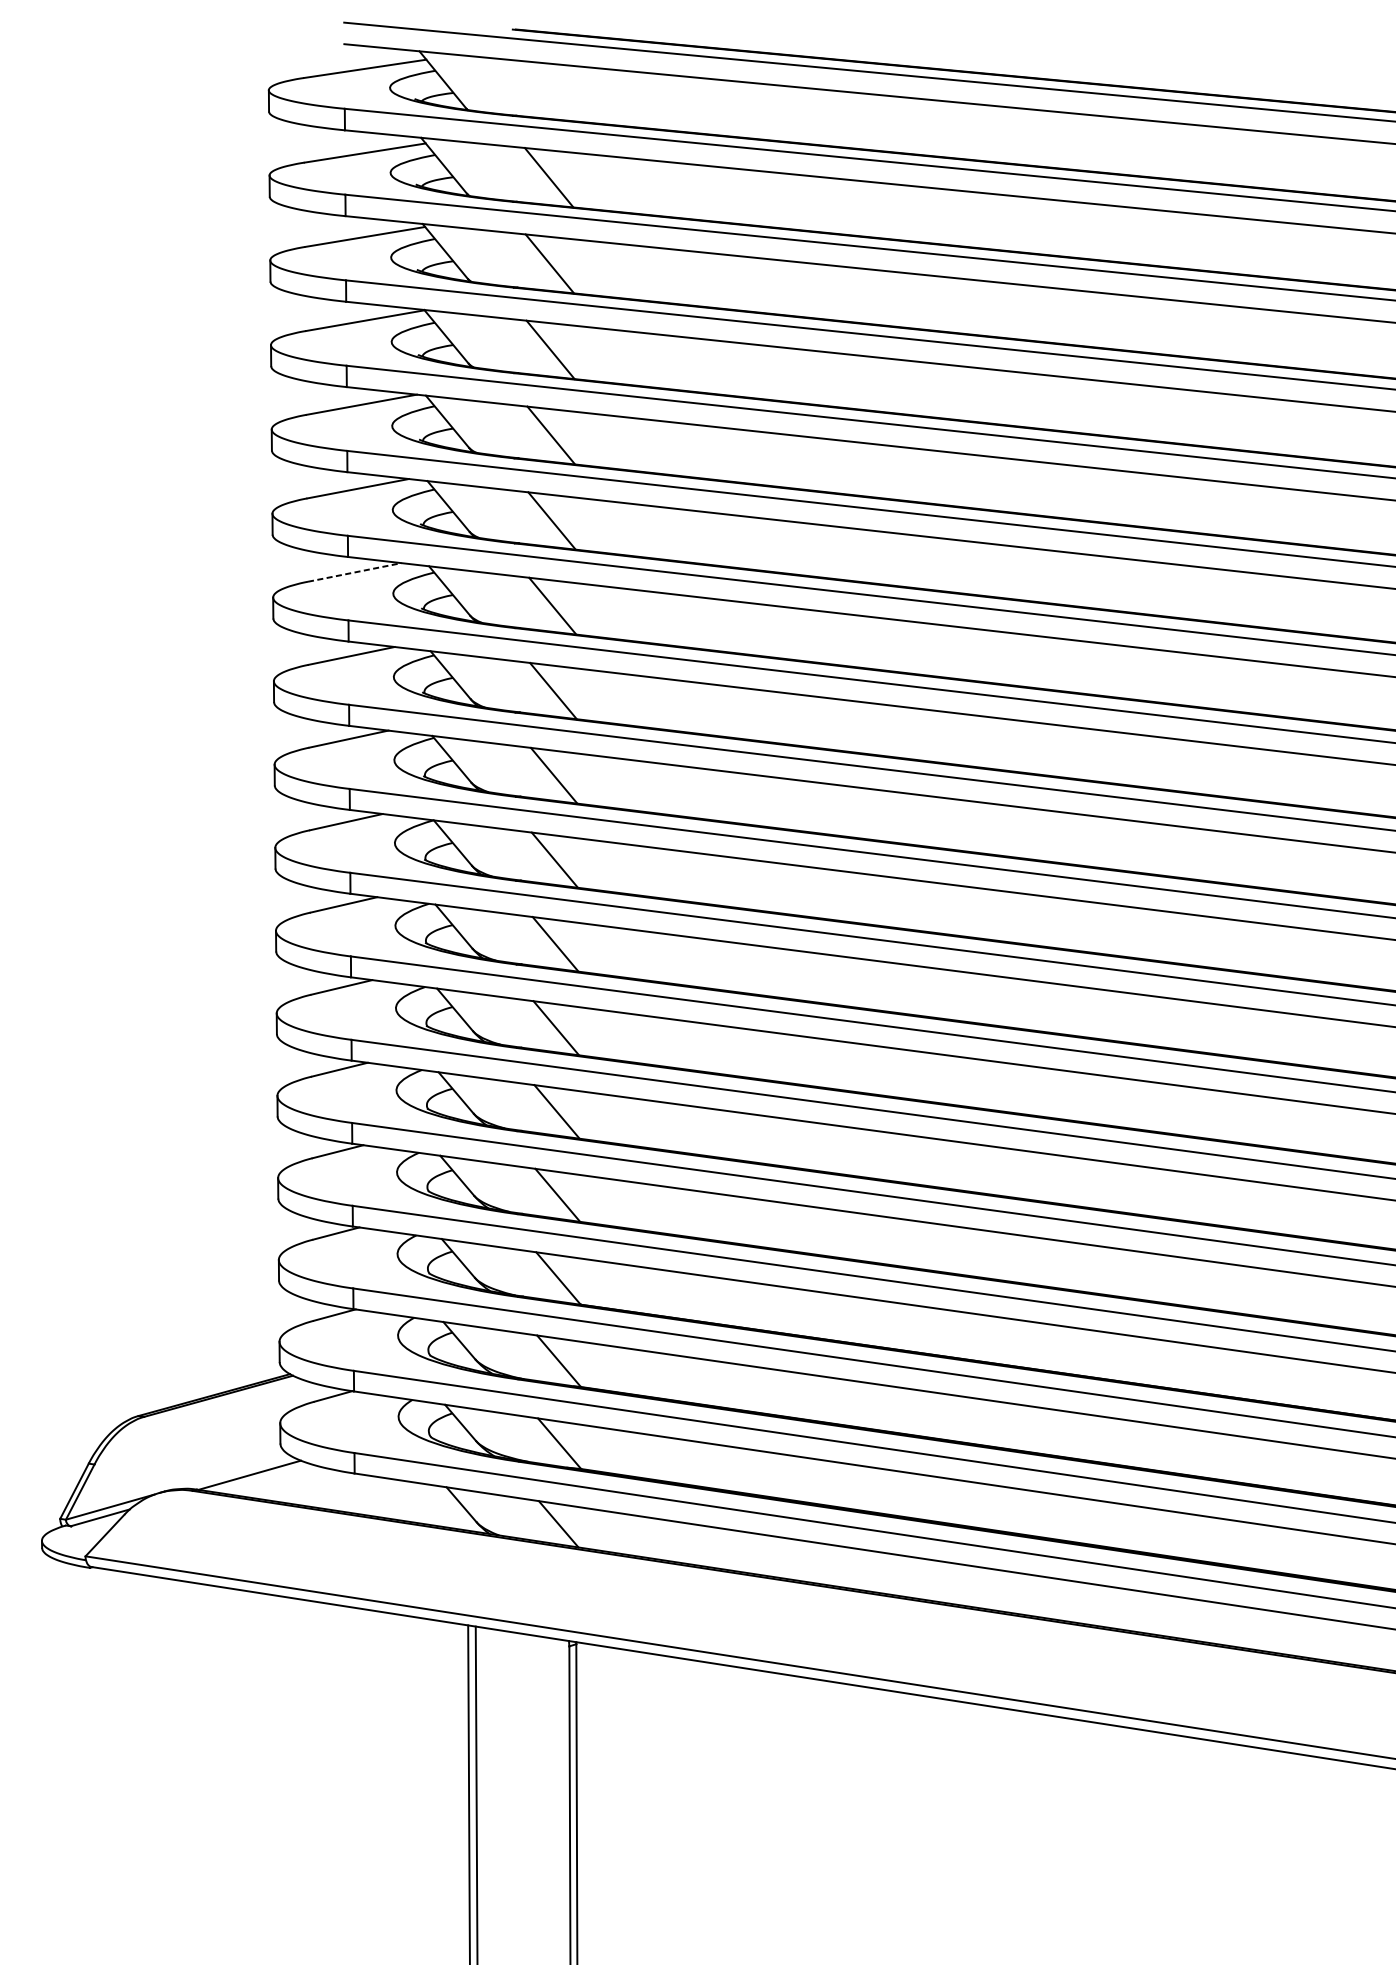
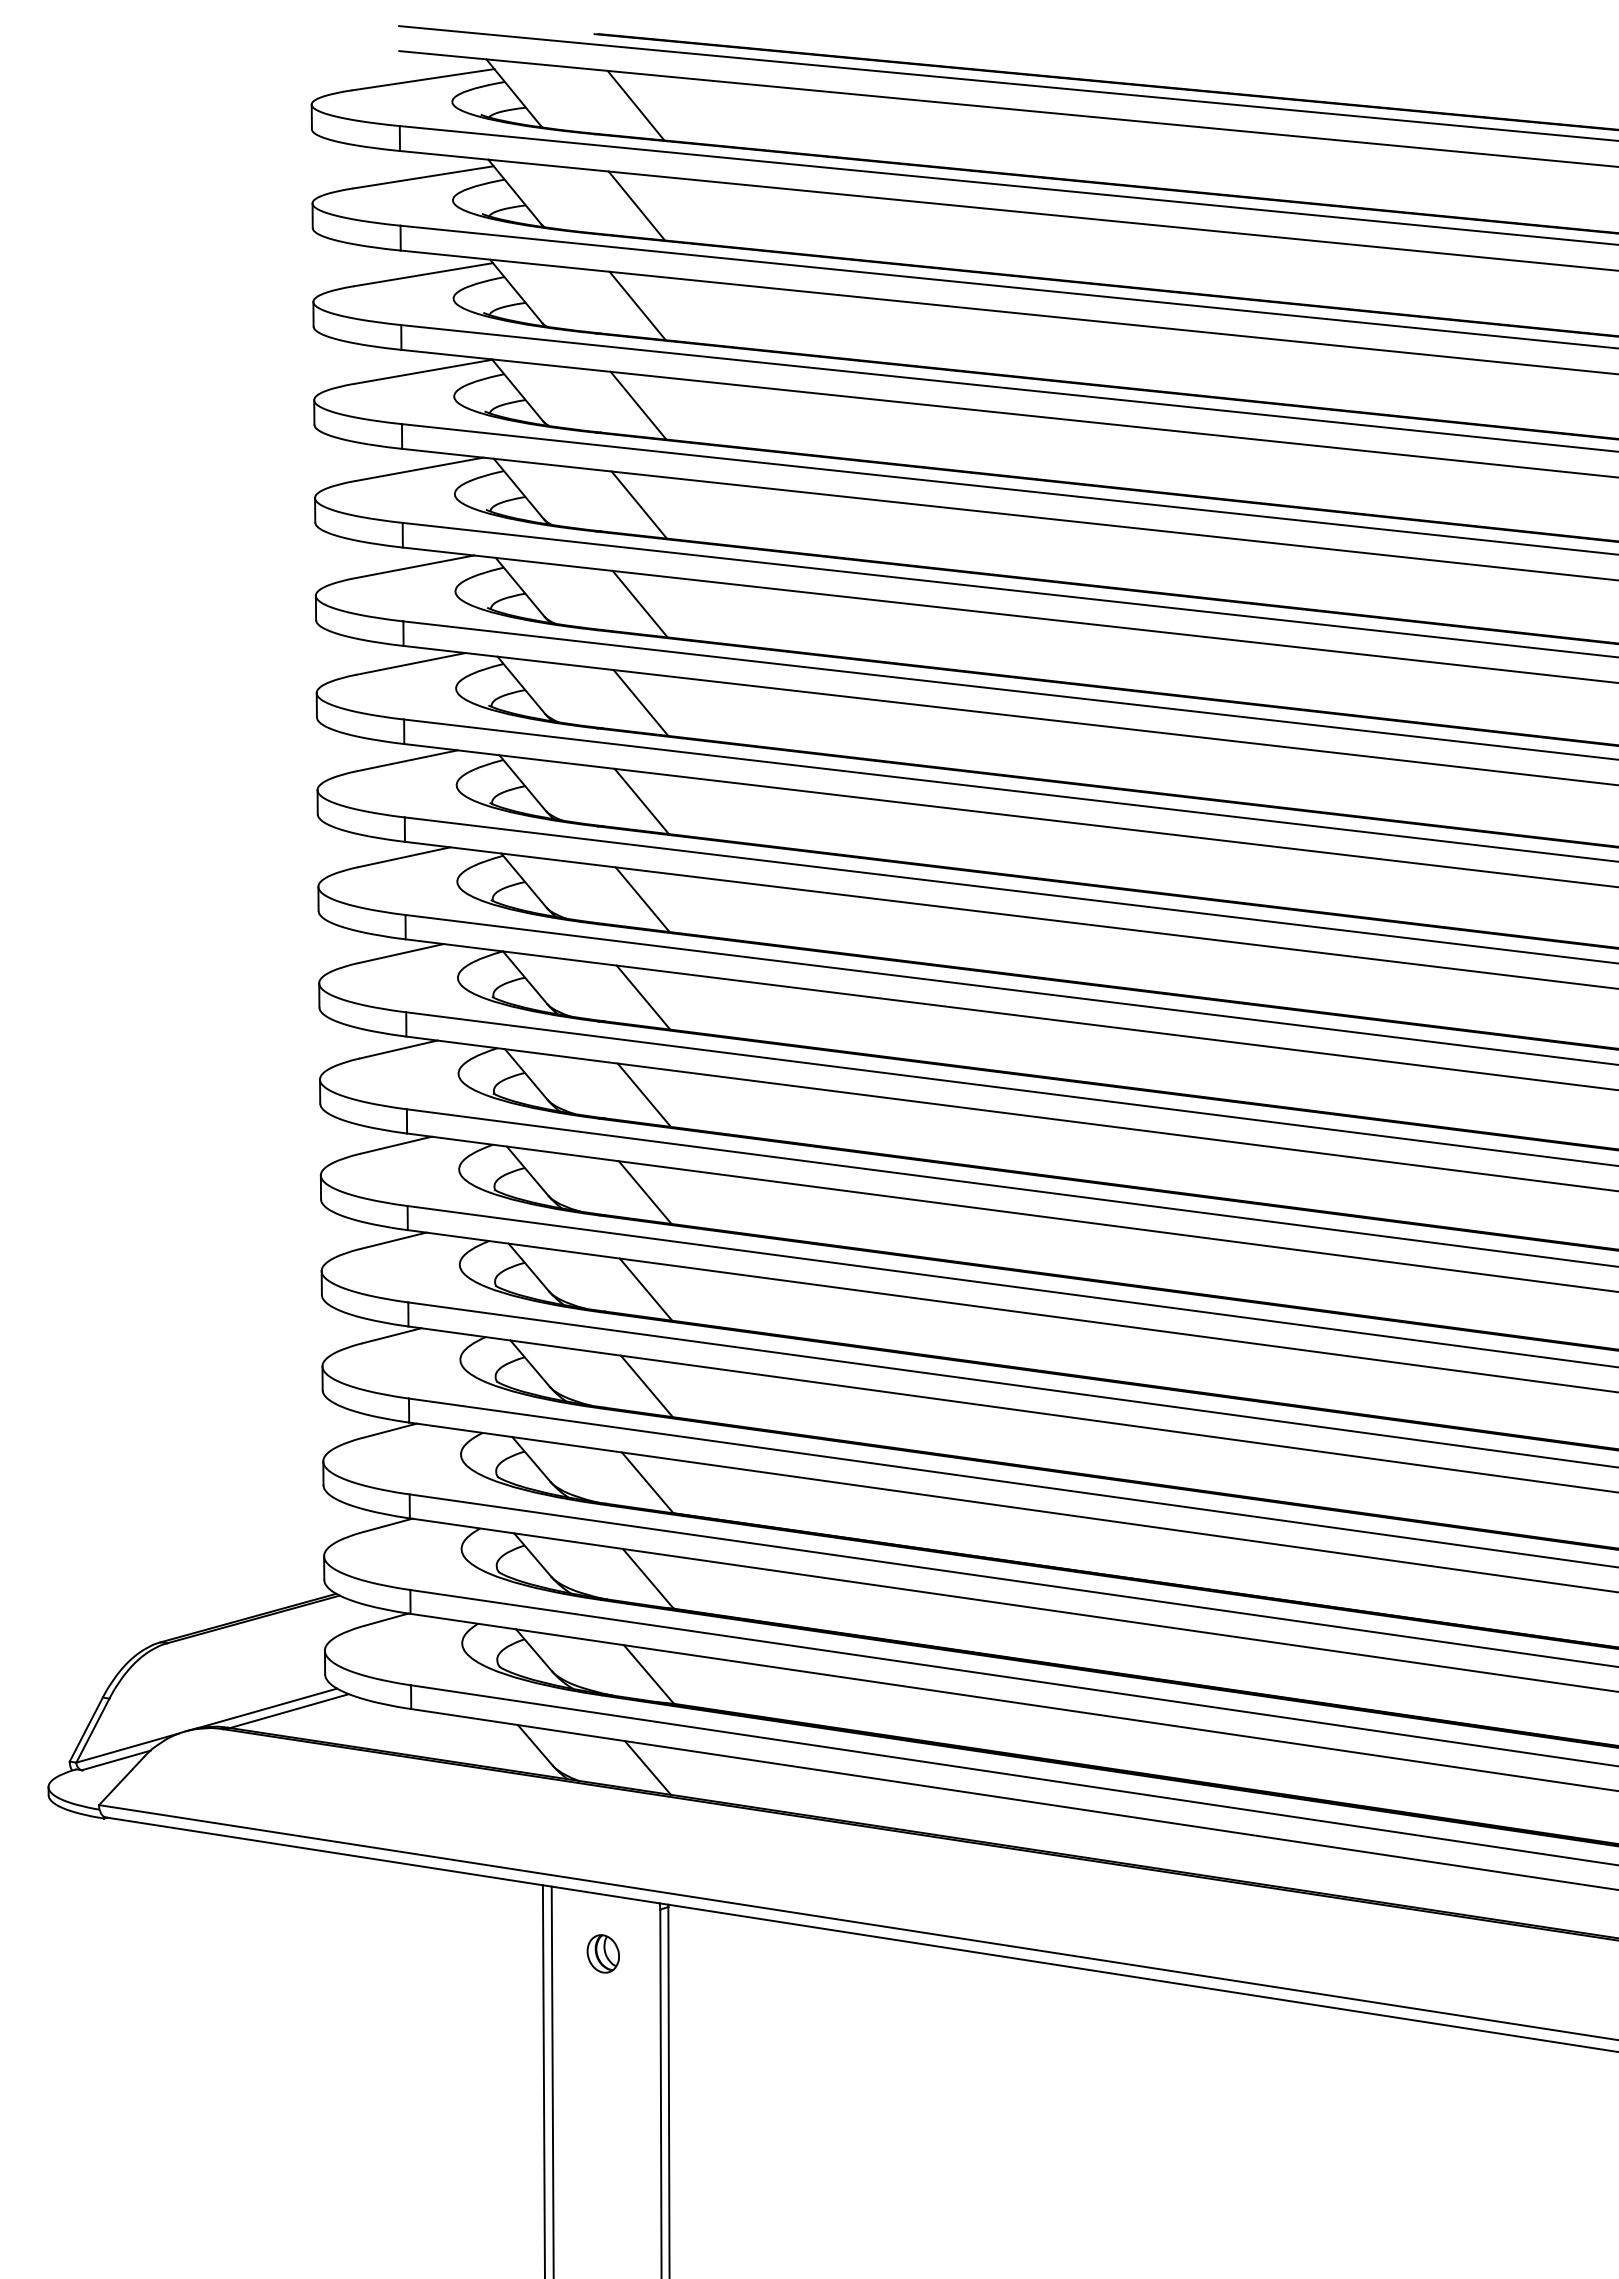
line: (547, 91) -> (635, 105), added
line: (354, 572) -> (411, 663), dashed -> solid
line: (229, 1473) -> (266, 1708), added
part: (519, 1684) -> (602, 1953), added

